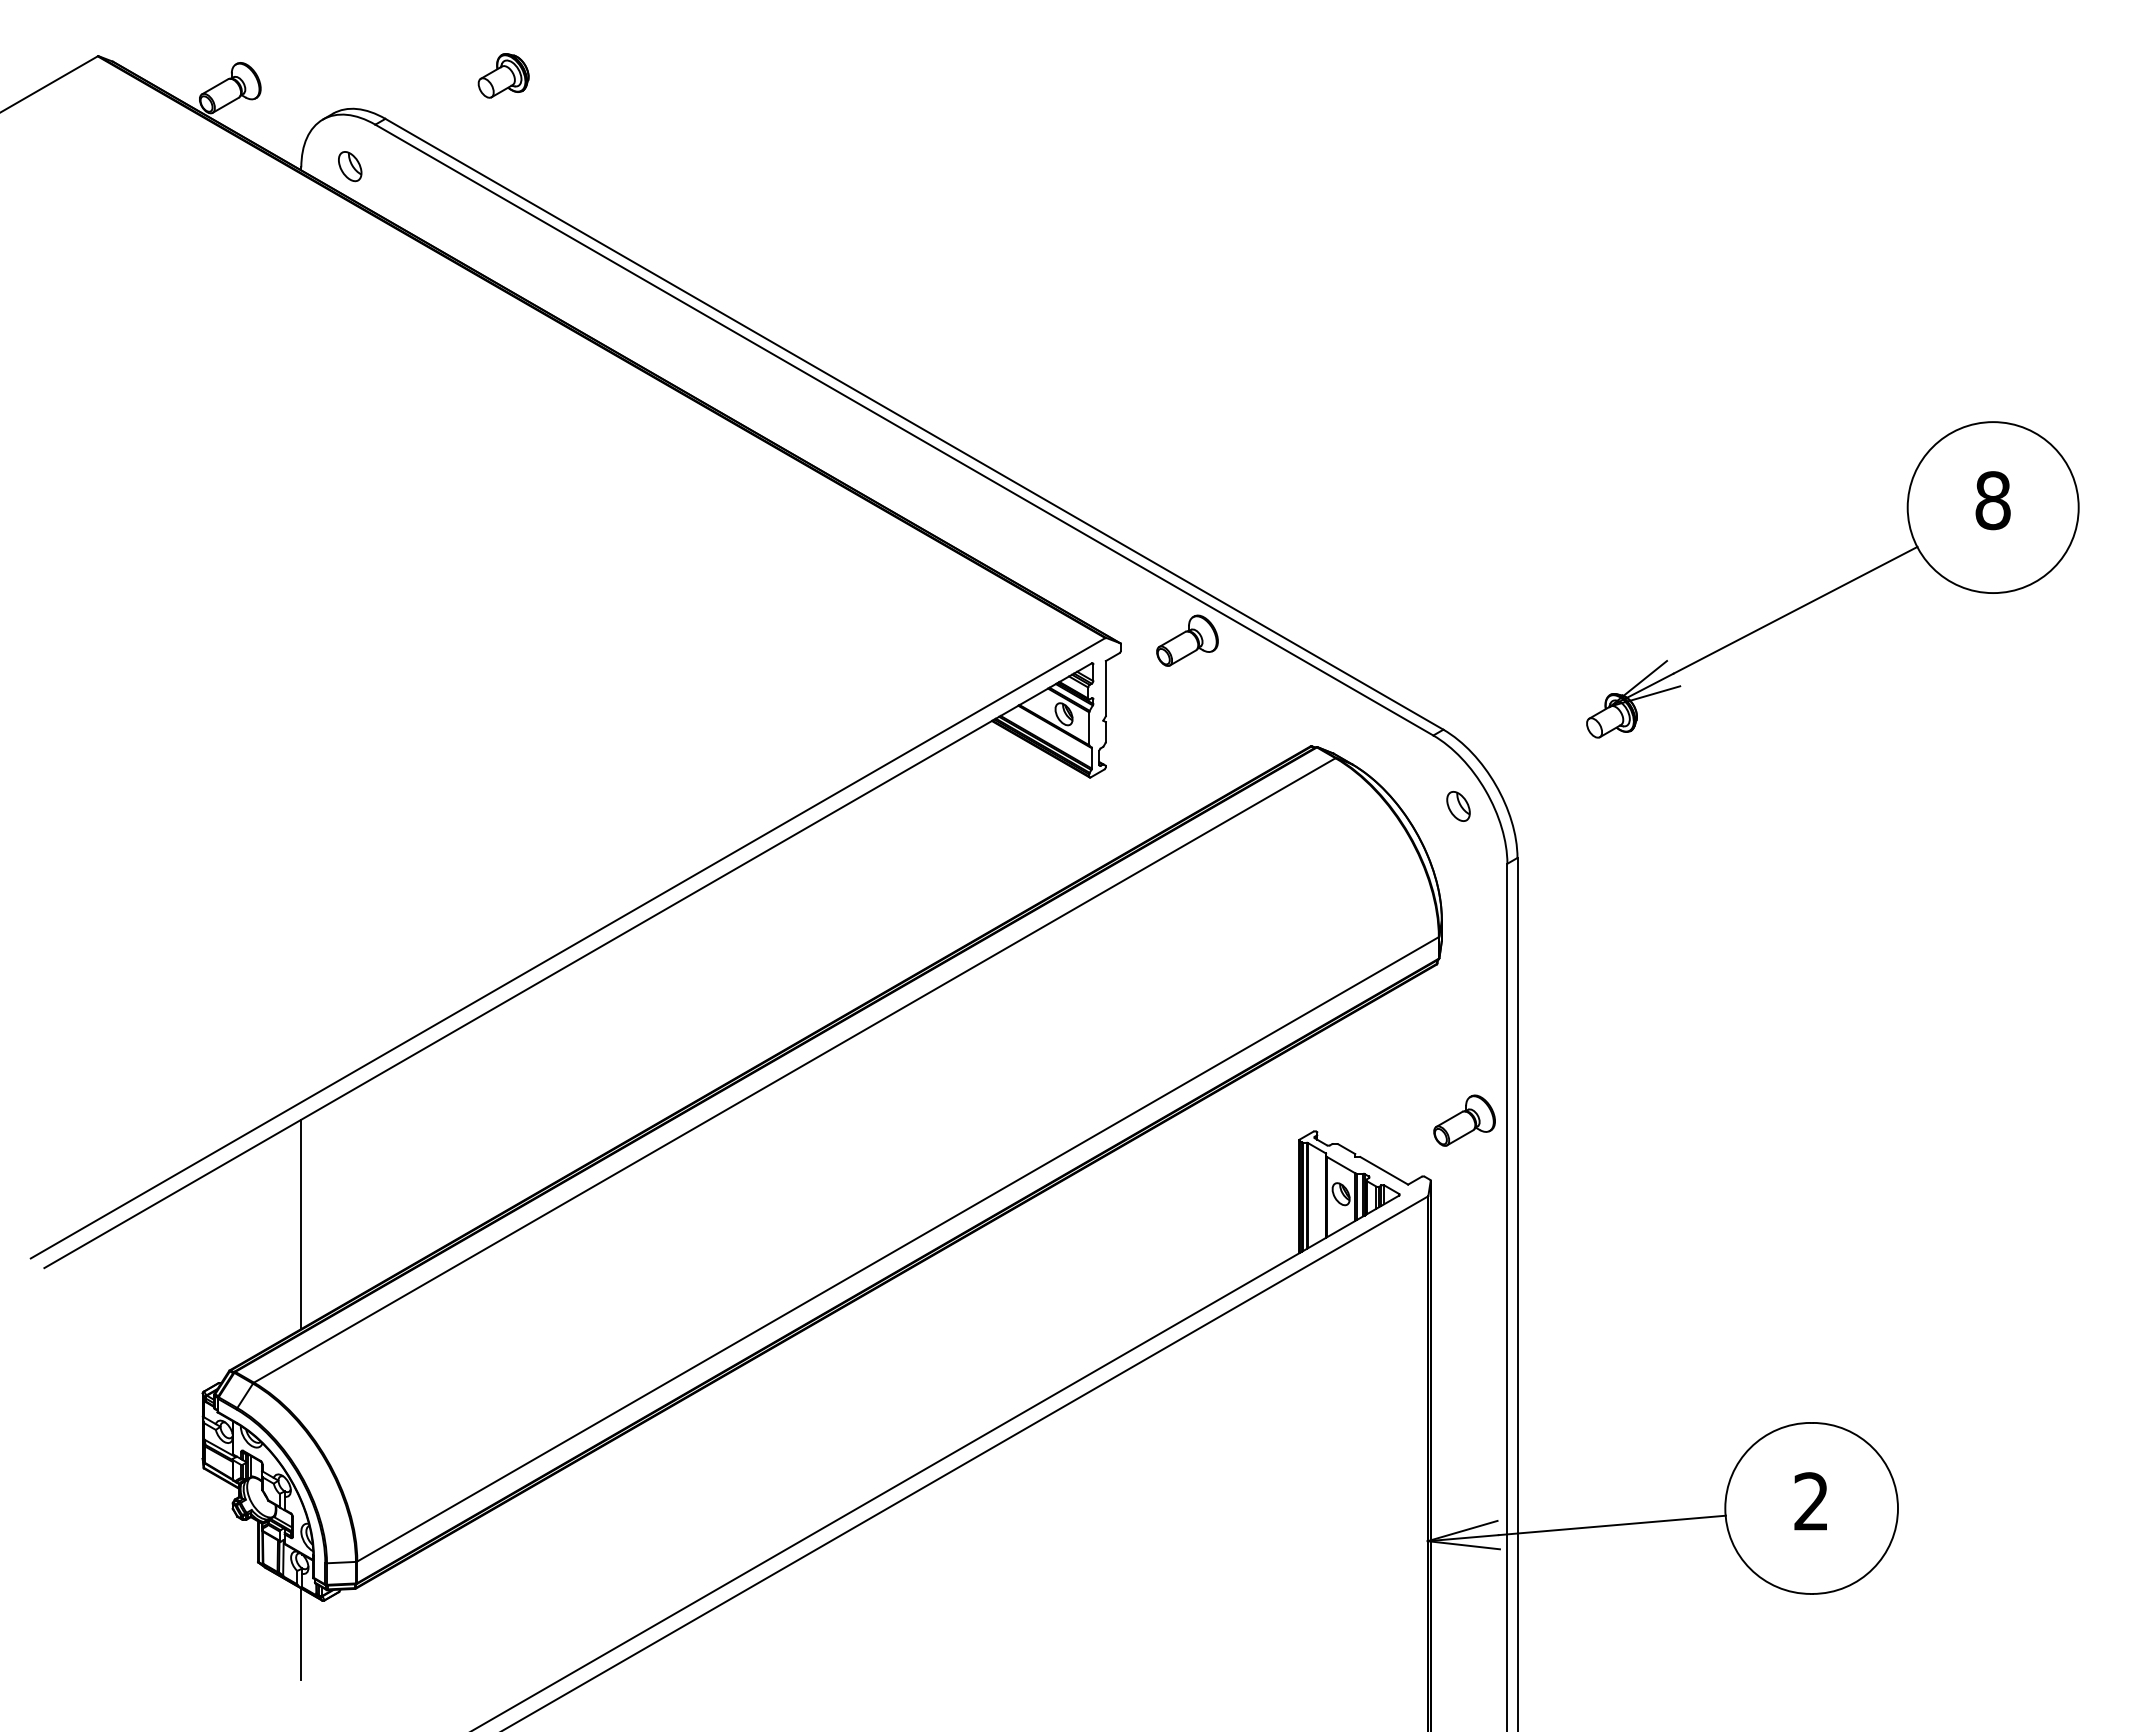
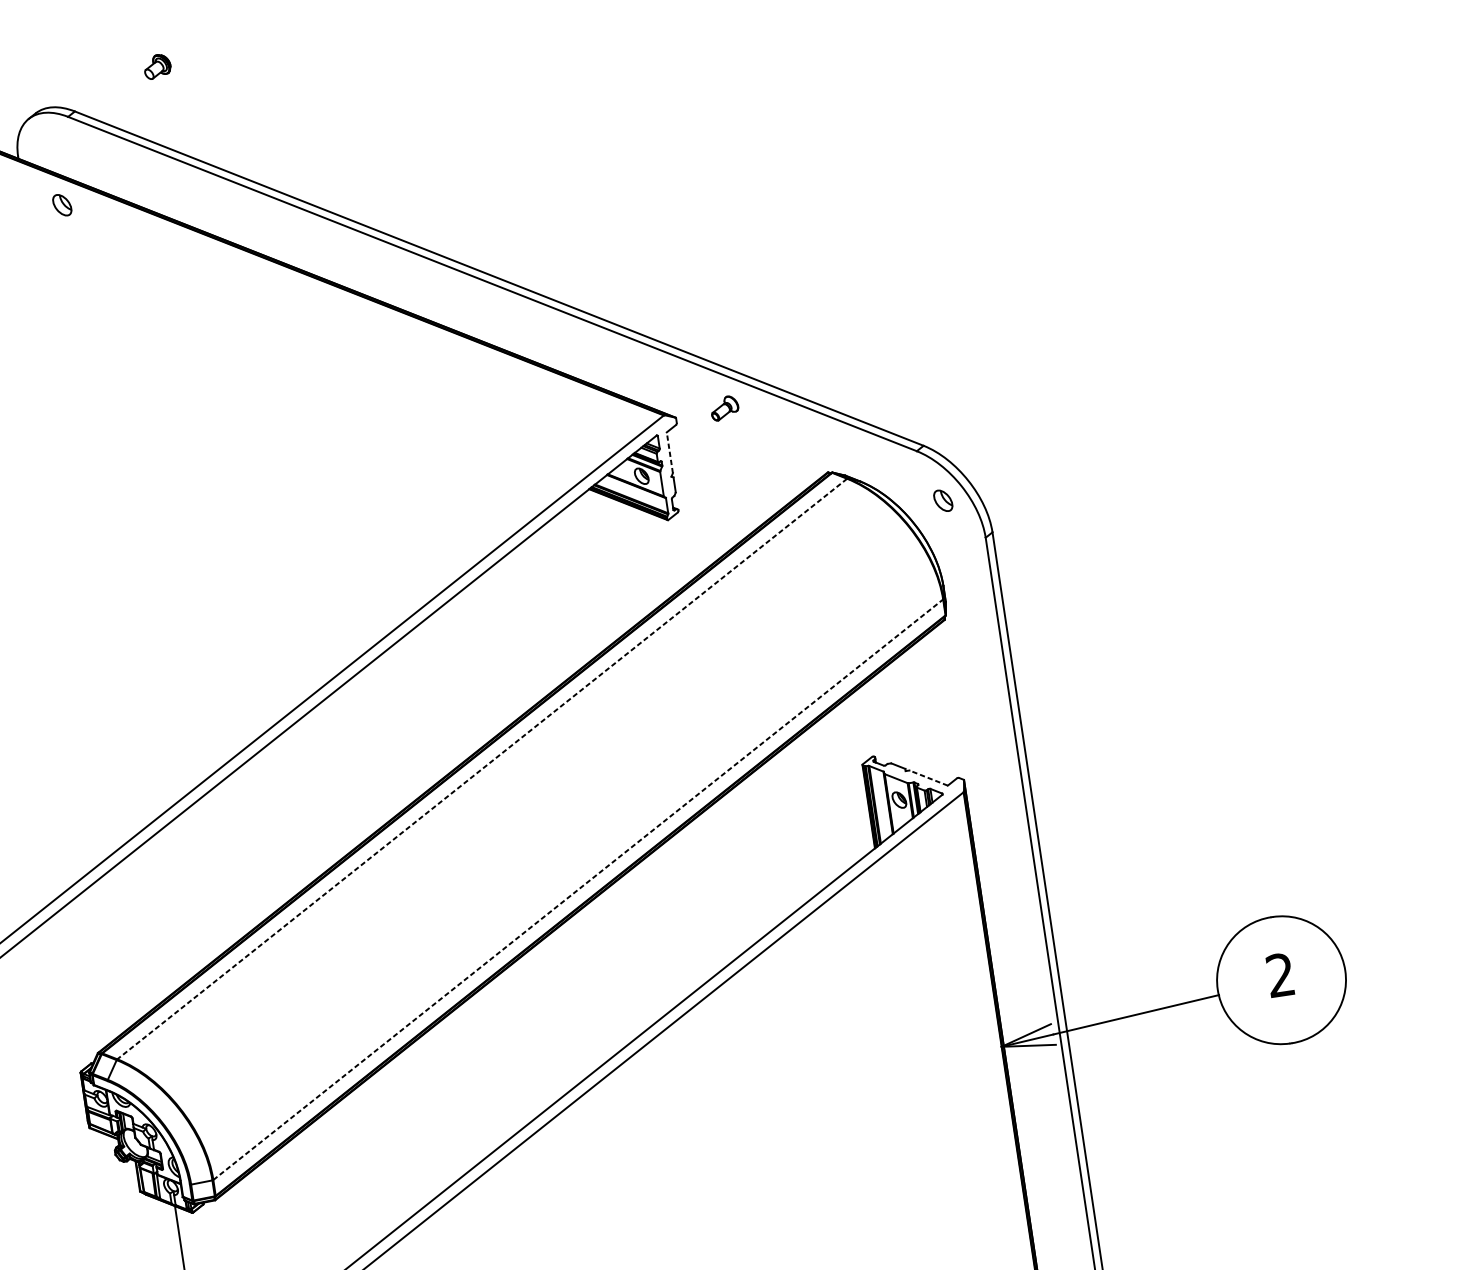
part: (503, 75) -> (157, 66), size x0.7
part: (350, 166) -> (62, 205), moved
part: (1838, 586) -> (1199, 296), removed
part: (1187, 640) -> (724, 408), size x0.6
line: (1105, 688) -> (669, 452), solid -> dashed
line: (794, 1070) -> (482, 769), solid -> dashed
part: (1464, 1120) -> (982, 732), removed
line: (1384, 1170) -> (928, 777), solid -> dashed
line: (301, 1224) -> (134, 937), removed
line: (898, 1249) -> (578, 889), solid -> dashed

